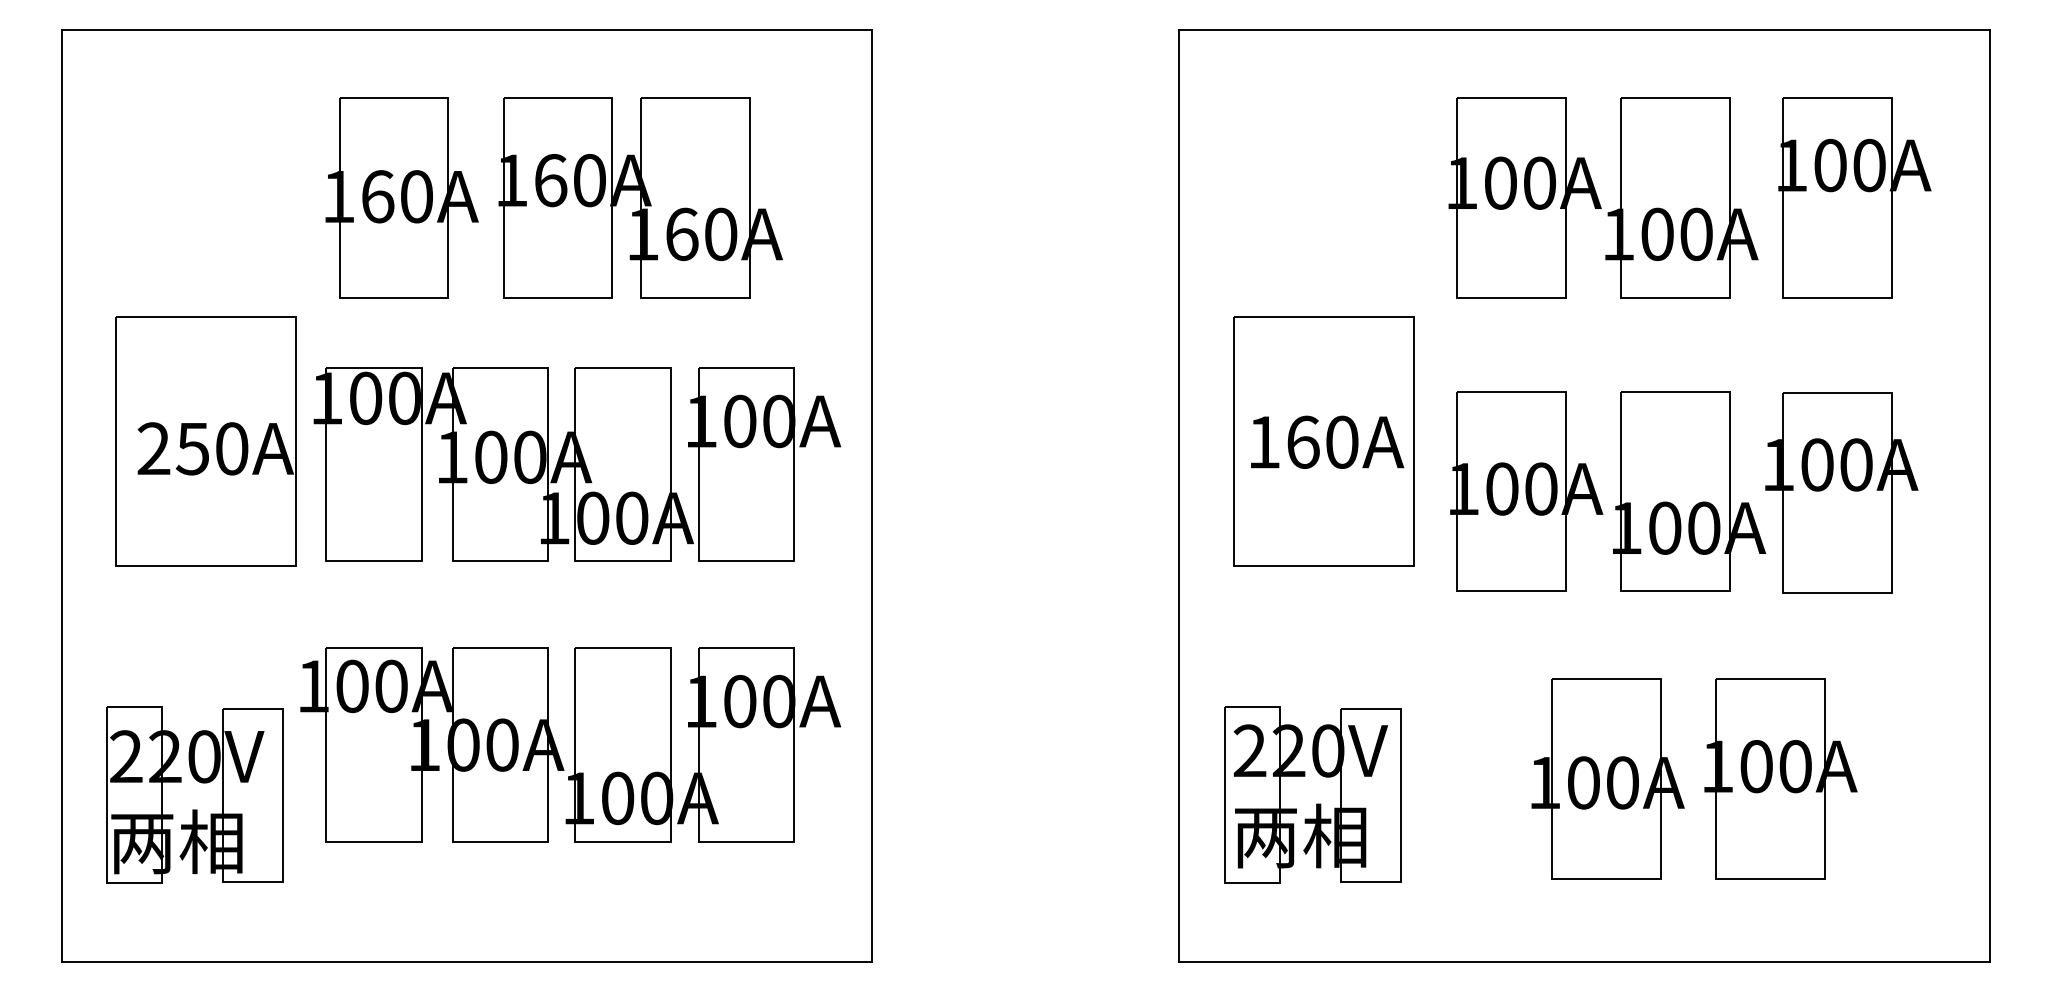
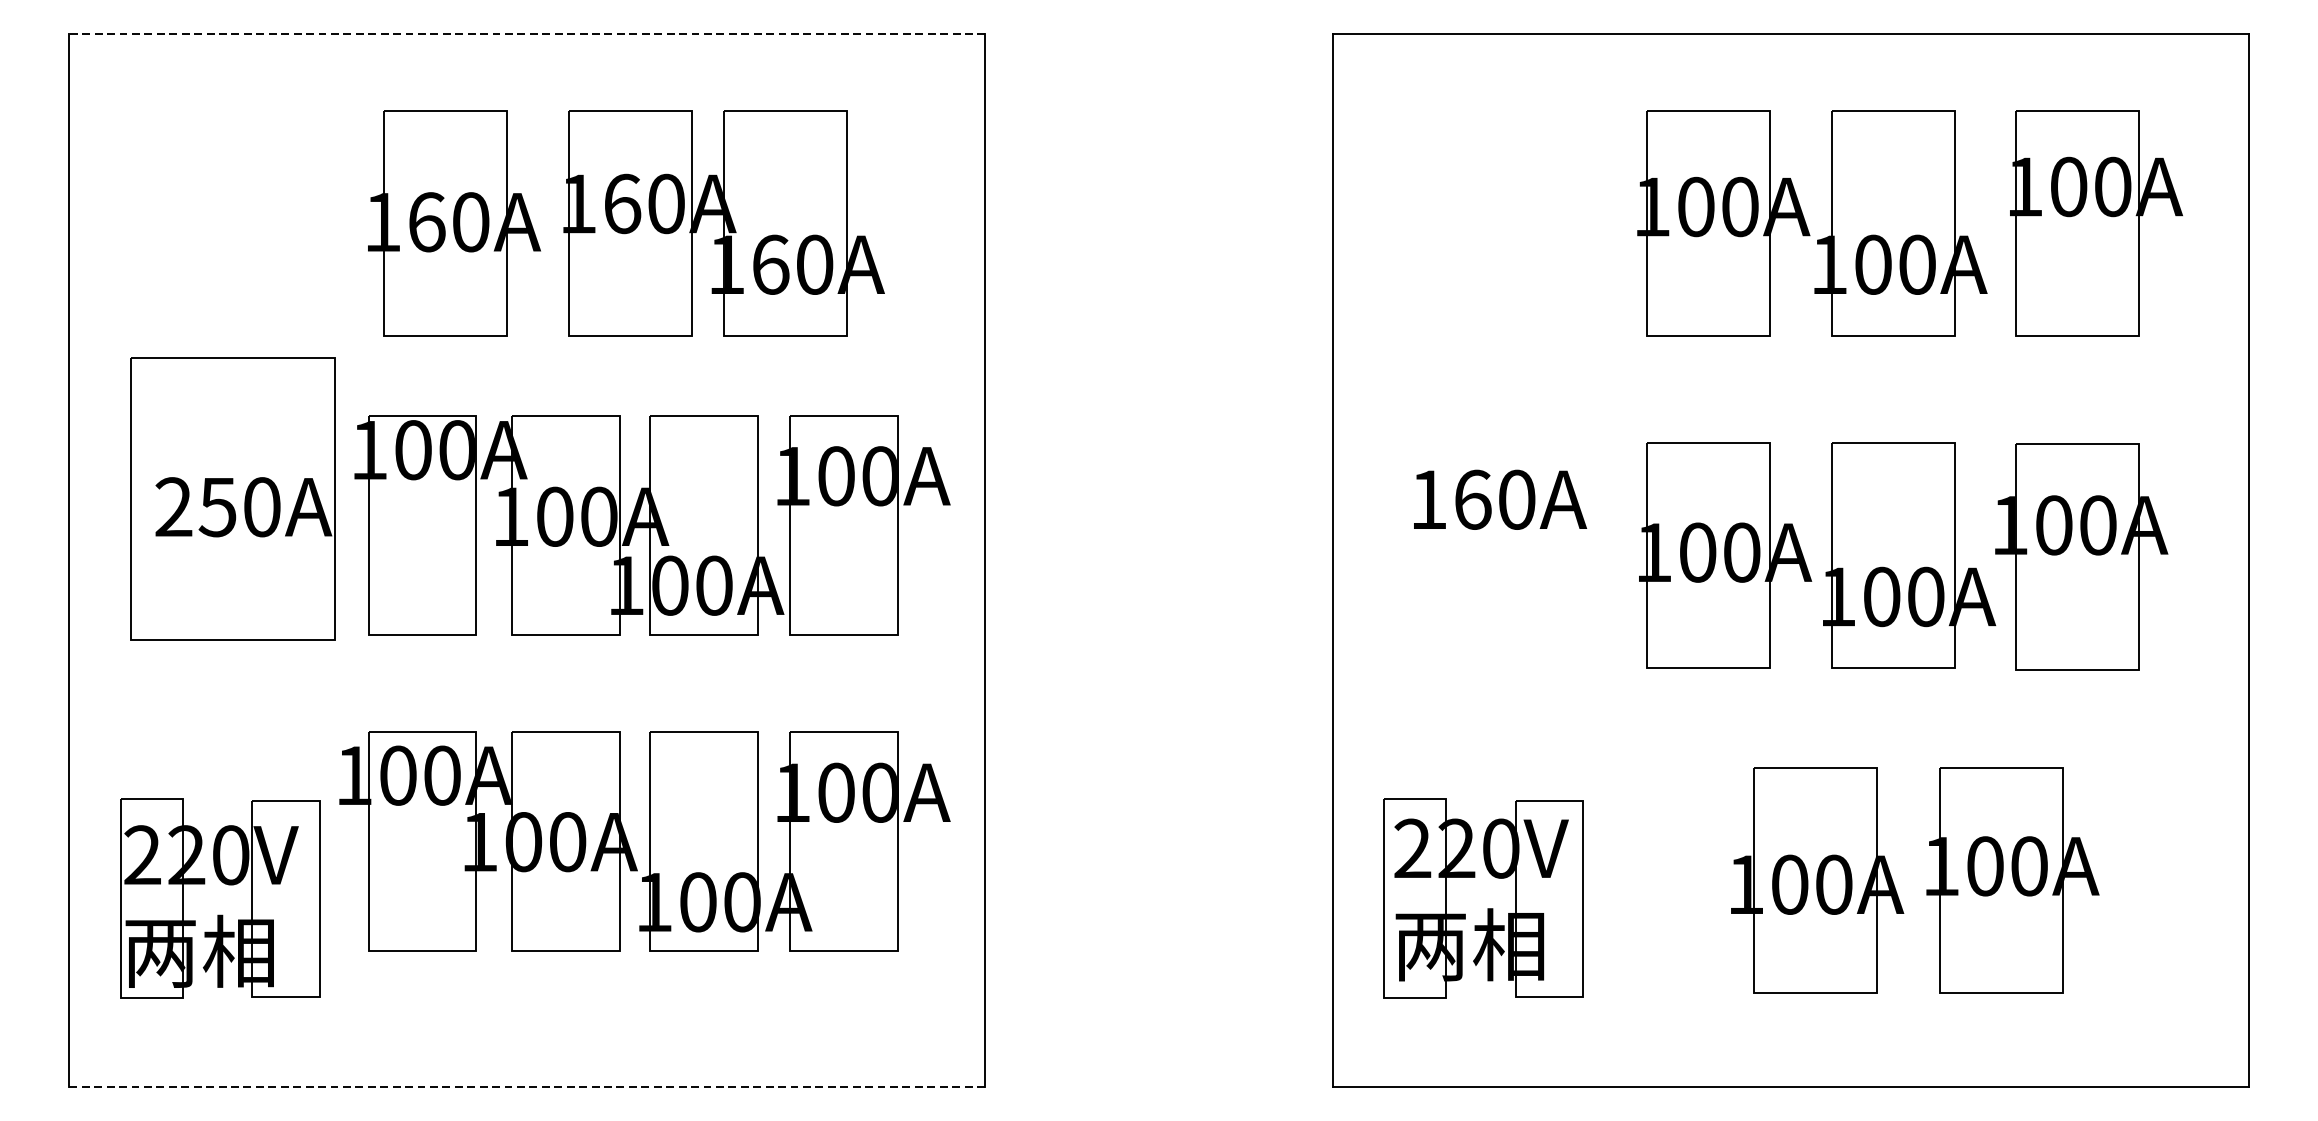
line: (466, 29) -> (527, 33), solid -> dashed
part: (1323, 441) -> (1495, 498), removed
line: (467, 962) -> (528, 1087), solid -> dashed

